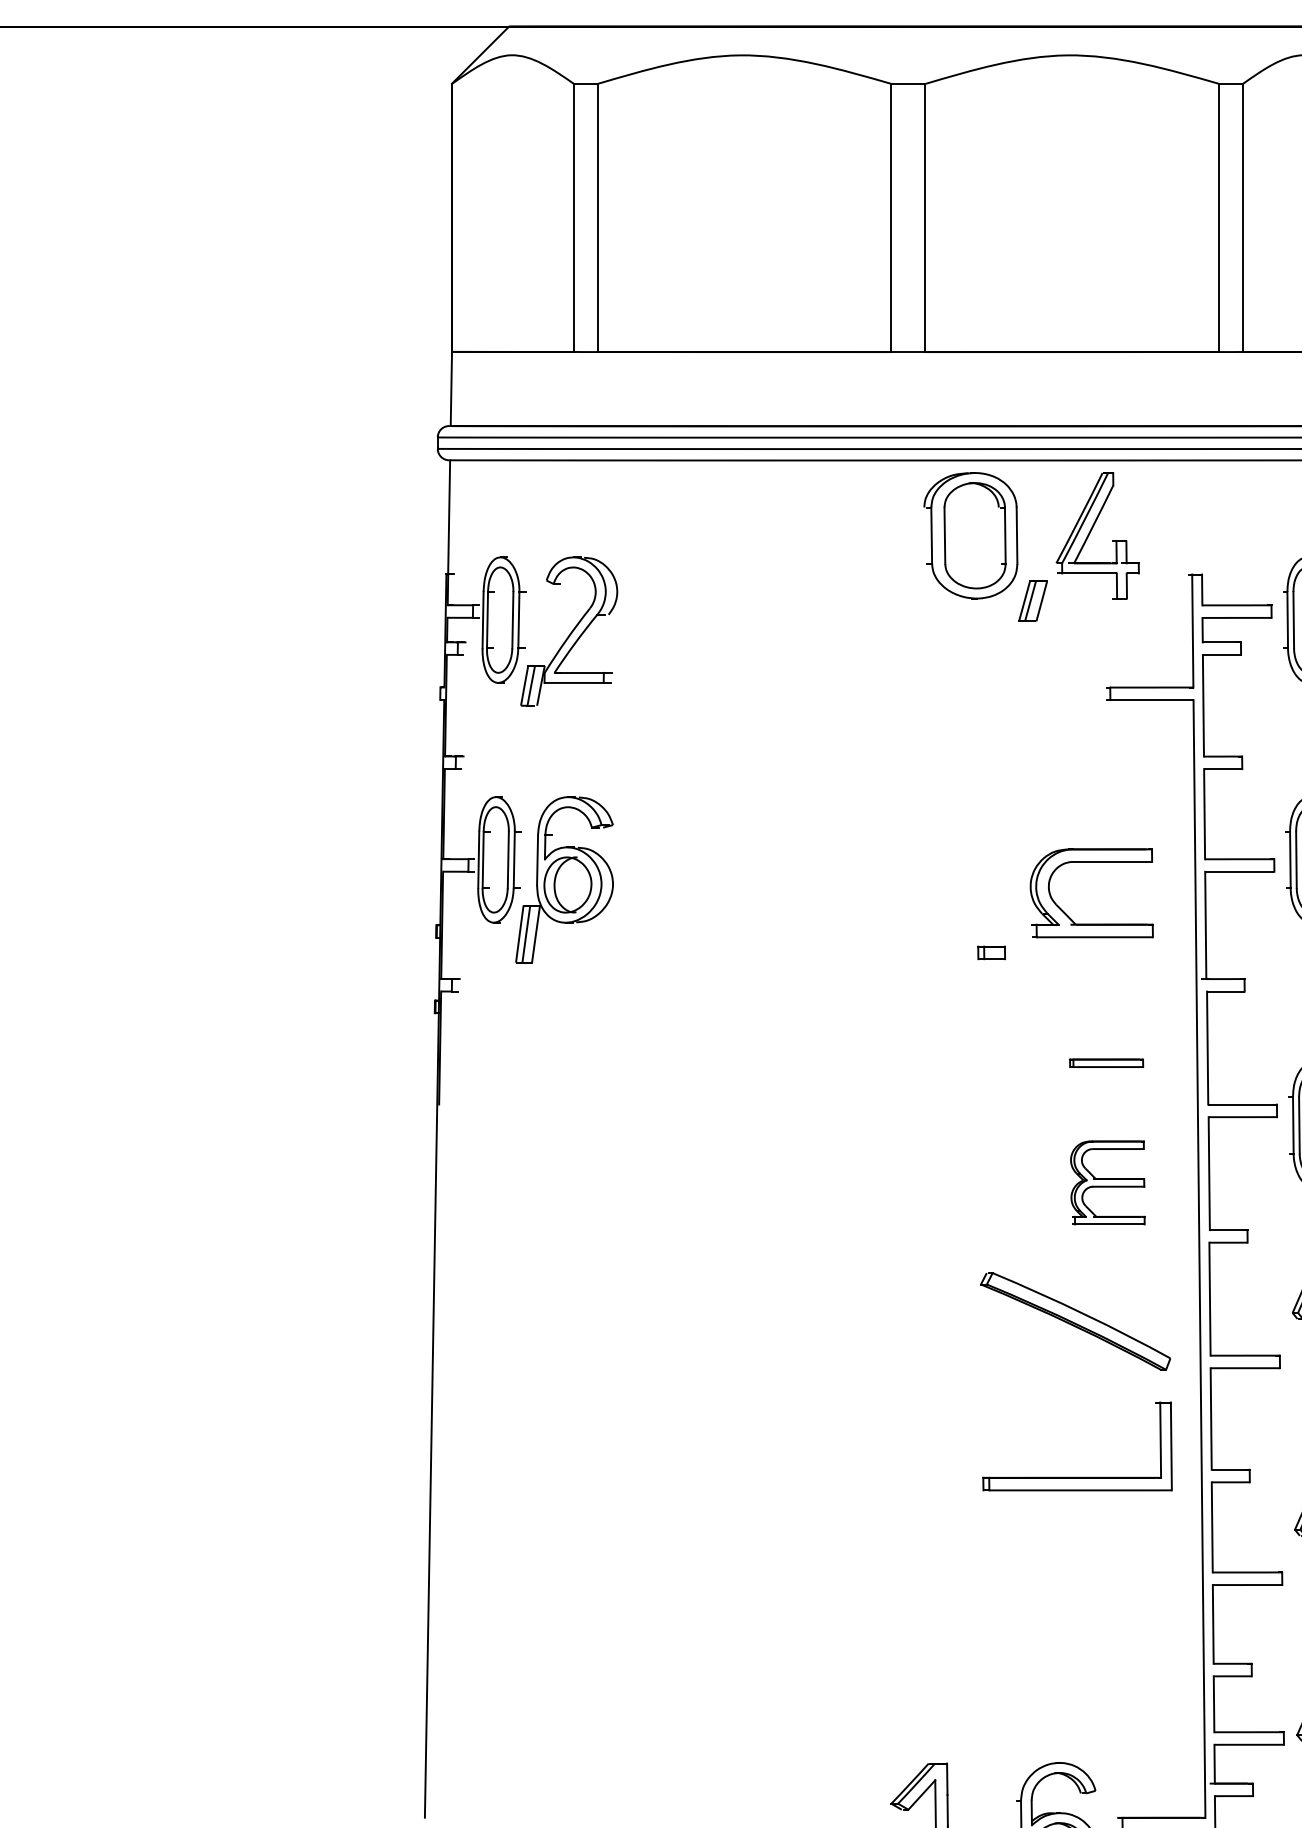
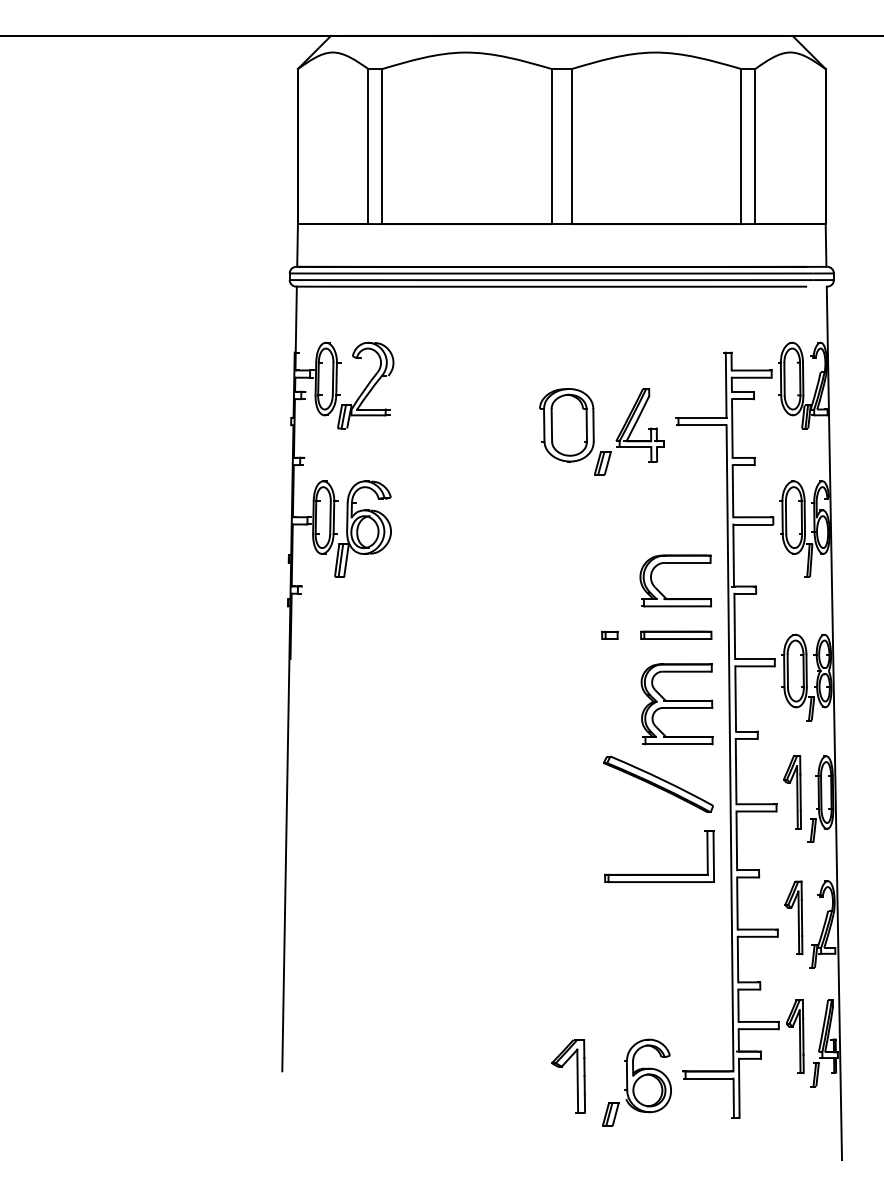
part: (1018, 546) -> (594, 431), moved
part: (1091, 863) -> (675, 563), moved
part: (990, 951) -> (609, 634), moved
part: (1106, 1062) -> (676, 634), size x1.67
part: (1106, 1183) -> (676, 704), size x1.67

